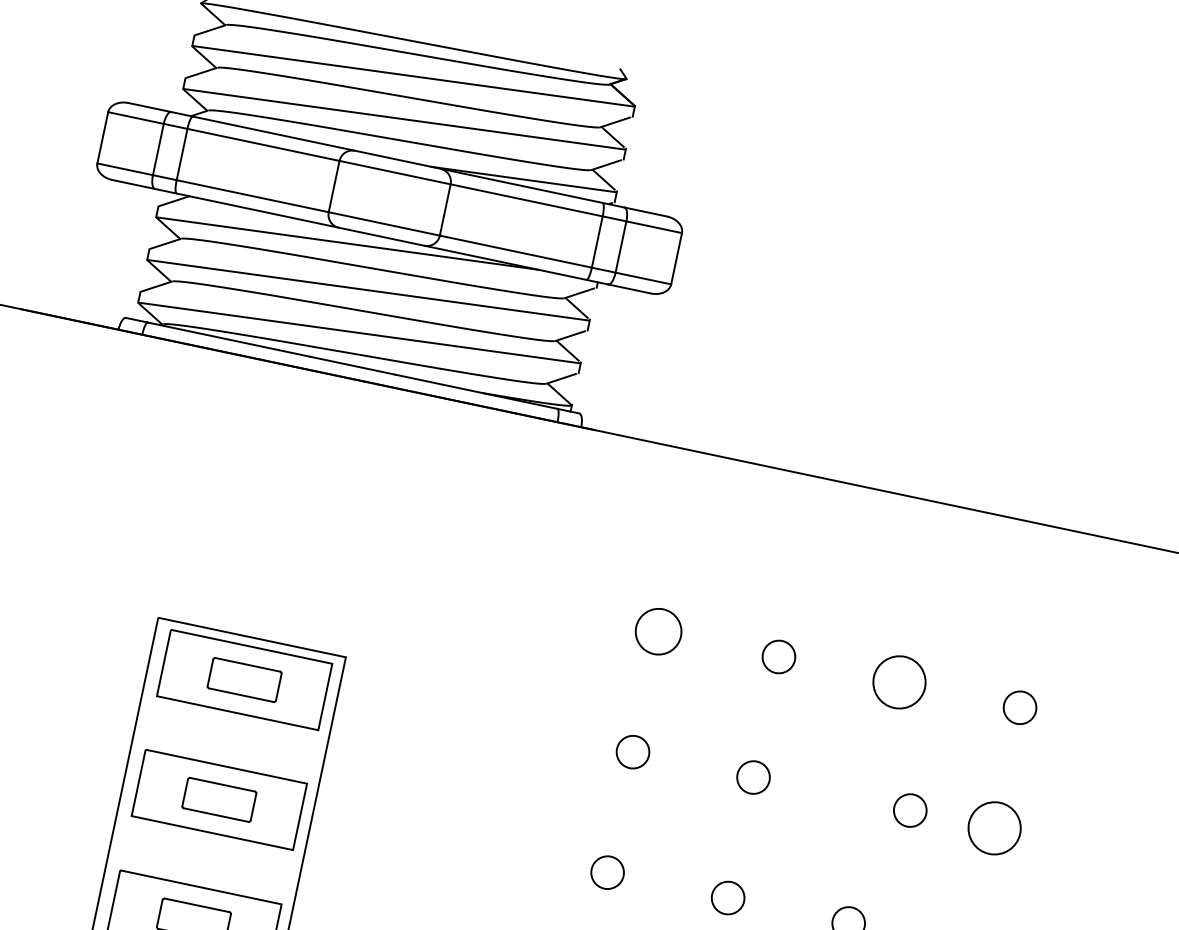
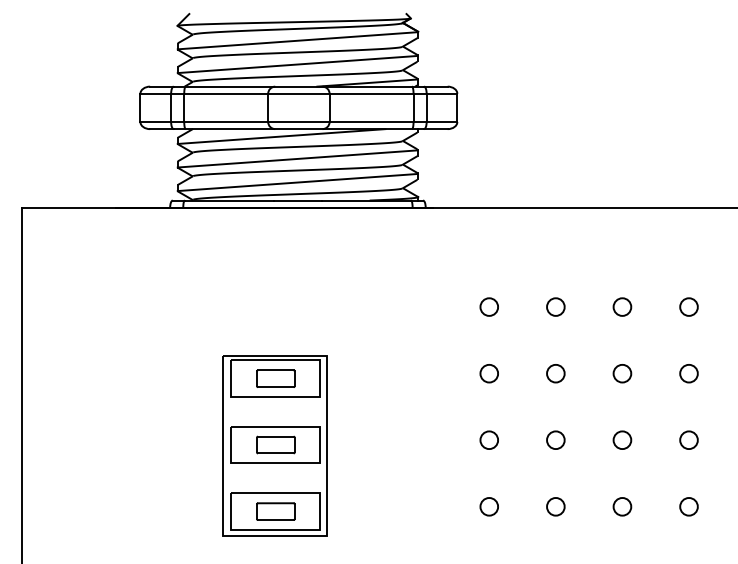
circle: (657, 630) -> (488, 306), size x0.71
circle: (899, 681) -> (622, 306), size x0.62
circle: (910, 810) -> (622, 373), moved
circle: (993, 827) -> (688, 373), size x0.62

